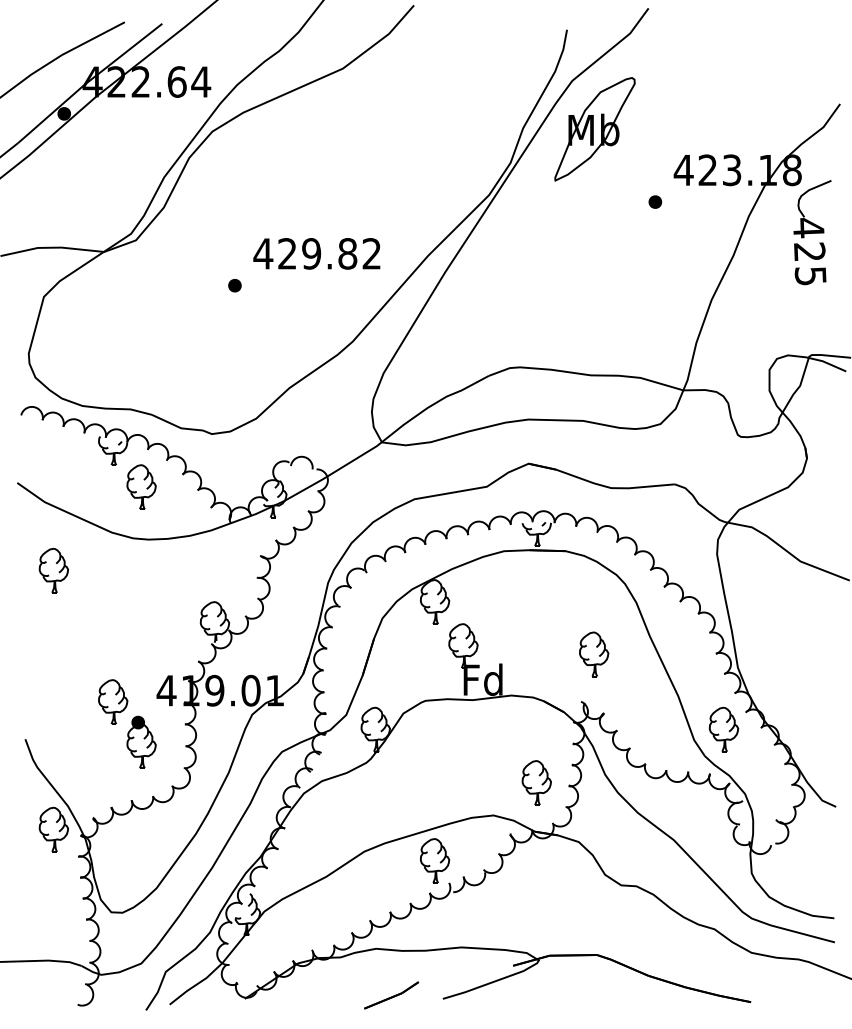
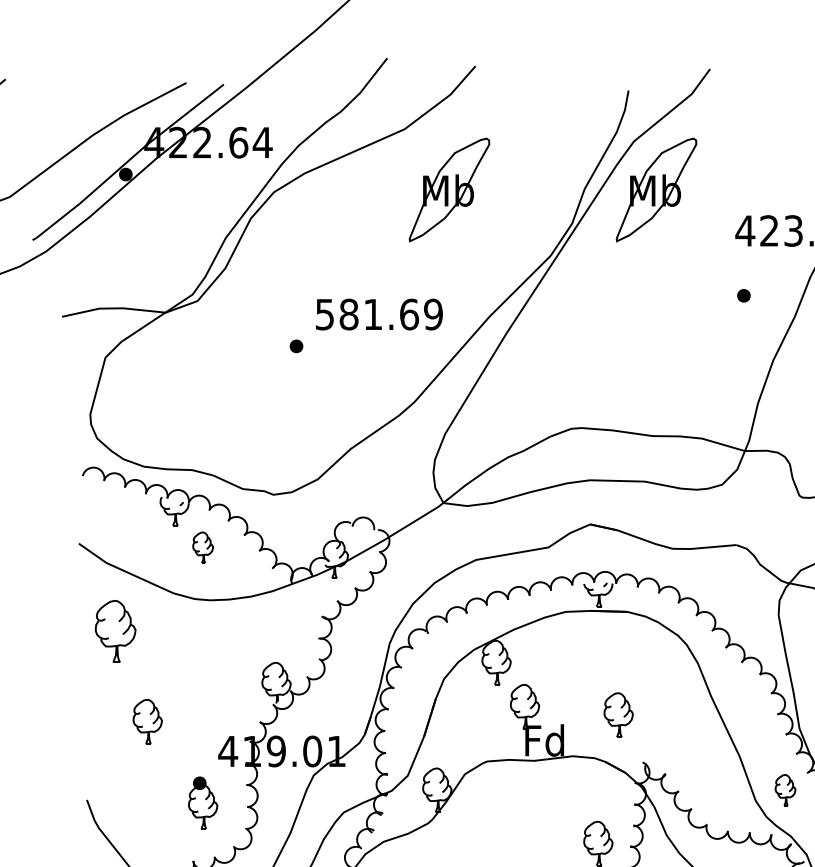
part: (387, 129) -> (449, 190), added
part: (655, 201) -> (744, 295), moved
text: (317, 253) -> (379, 314), 429.82 -> 581.69
part: (141, 486) -> (203, 547), size x0.7
part: (53, 570) -> (115, 631), size x1.4
part: (594, 654) -> (619, 715), moved
part: (113, 701) -> (148, 721), moved
part: (723, 729) -> (785, 790), size x0.7

